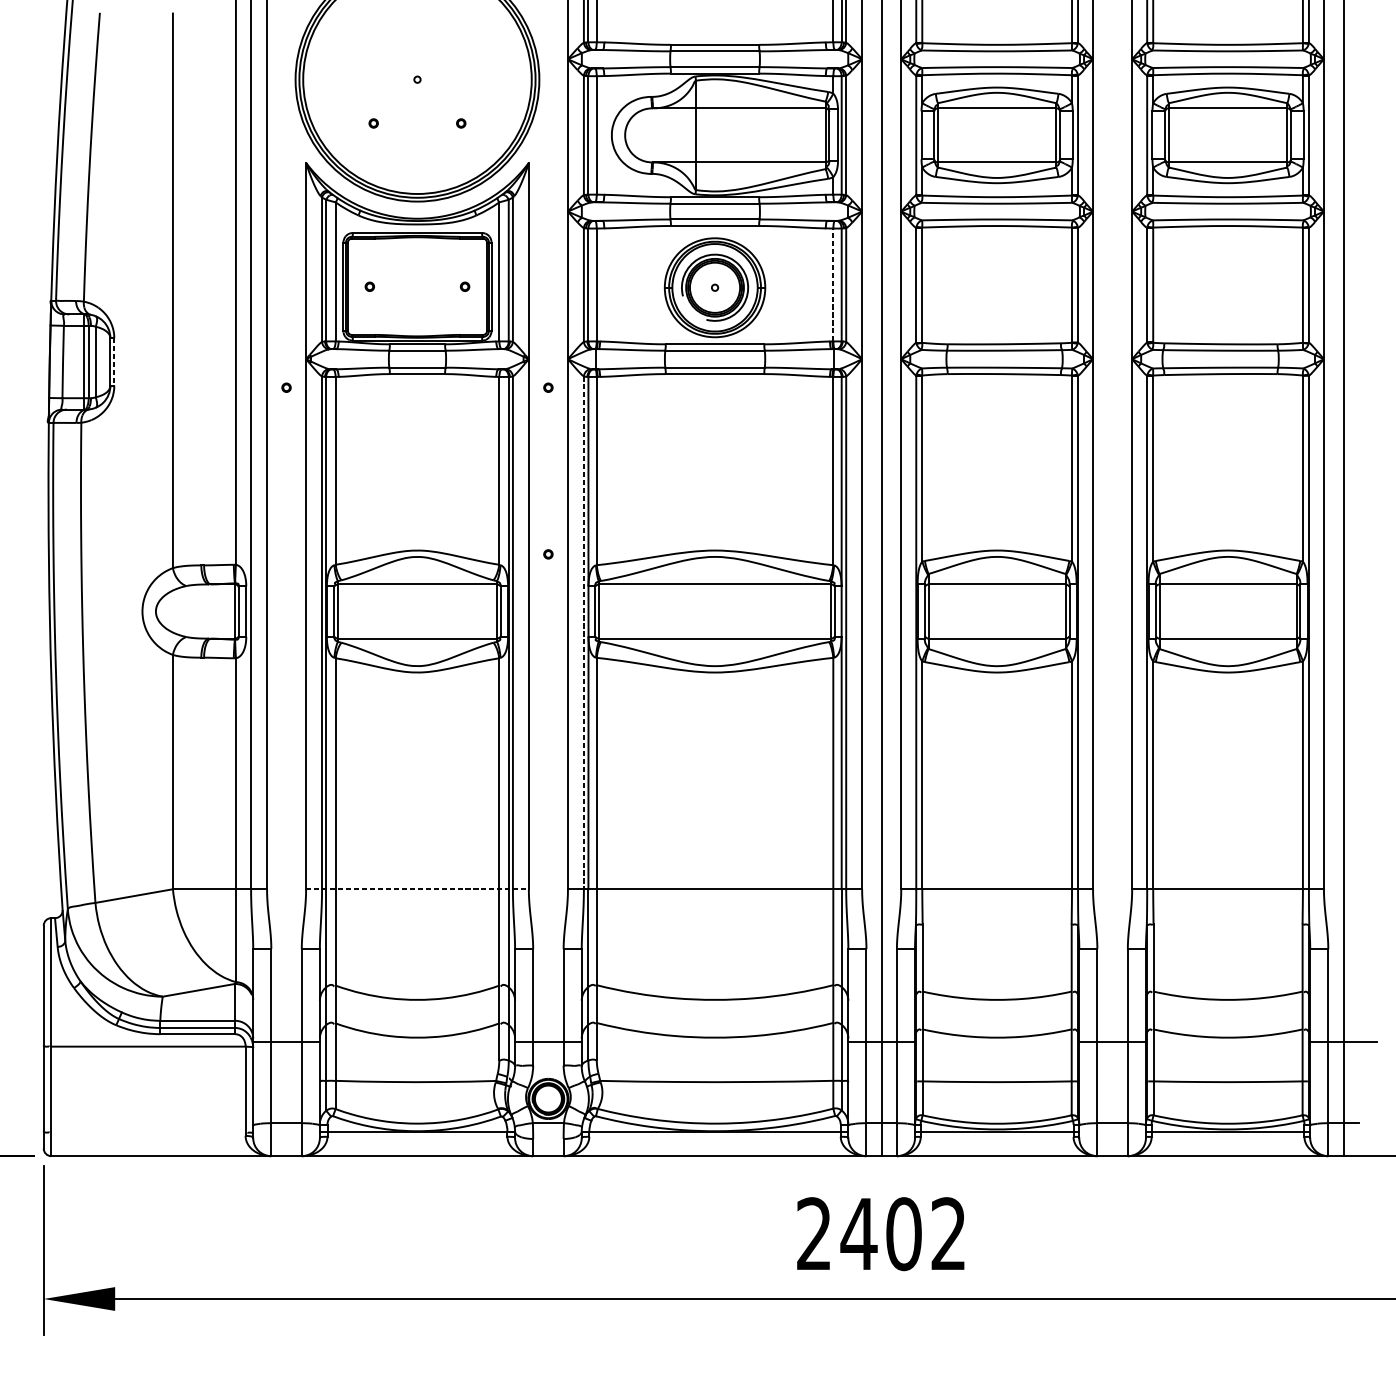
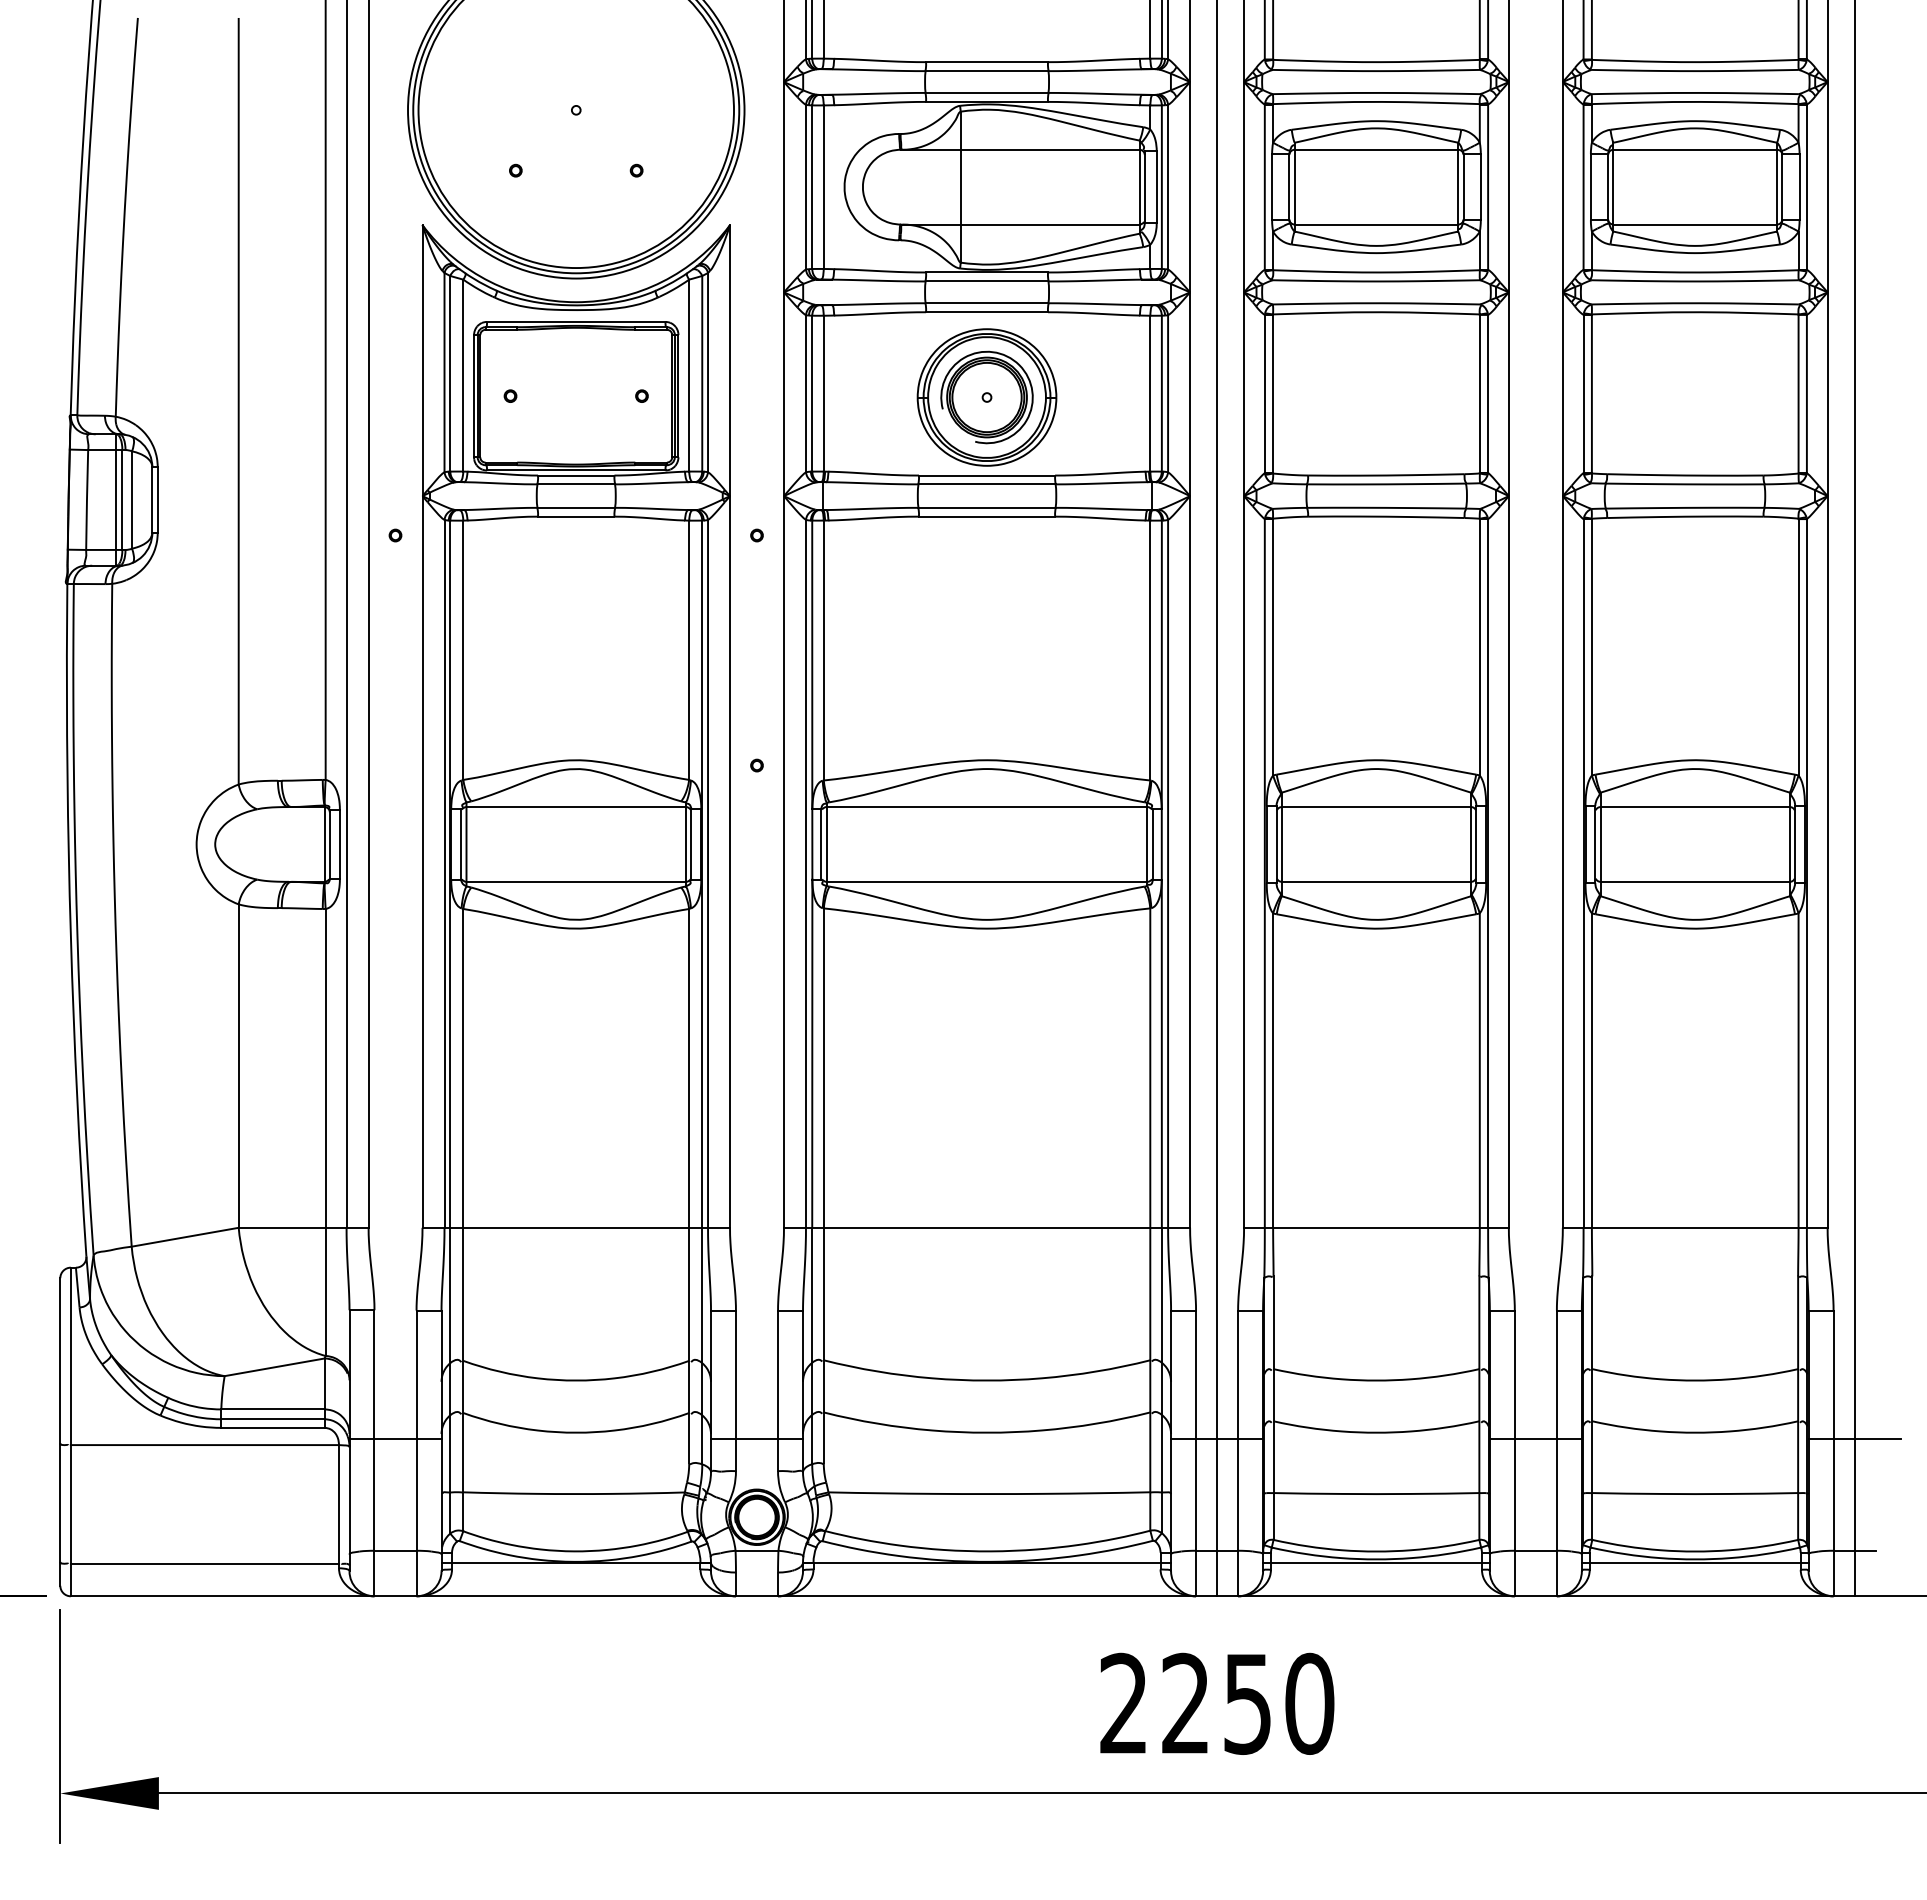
line: (833, 284) -> (1150, 393), dashed -> solid
line: (114, 362) -> (157, 500), dashed -> solid
line: (583, 632) -> (805, 873), dashed -> solid
line: (417, 889) -> (576, 1227), dashed -> solid
line: (148, 1132) -> (204, 1563), added
text: (903, 1233) -> (1247, 1703), 2402 -> 2250

